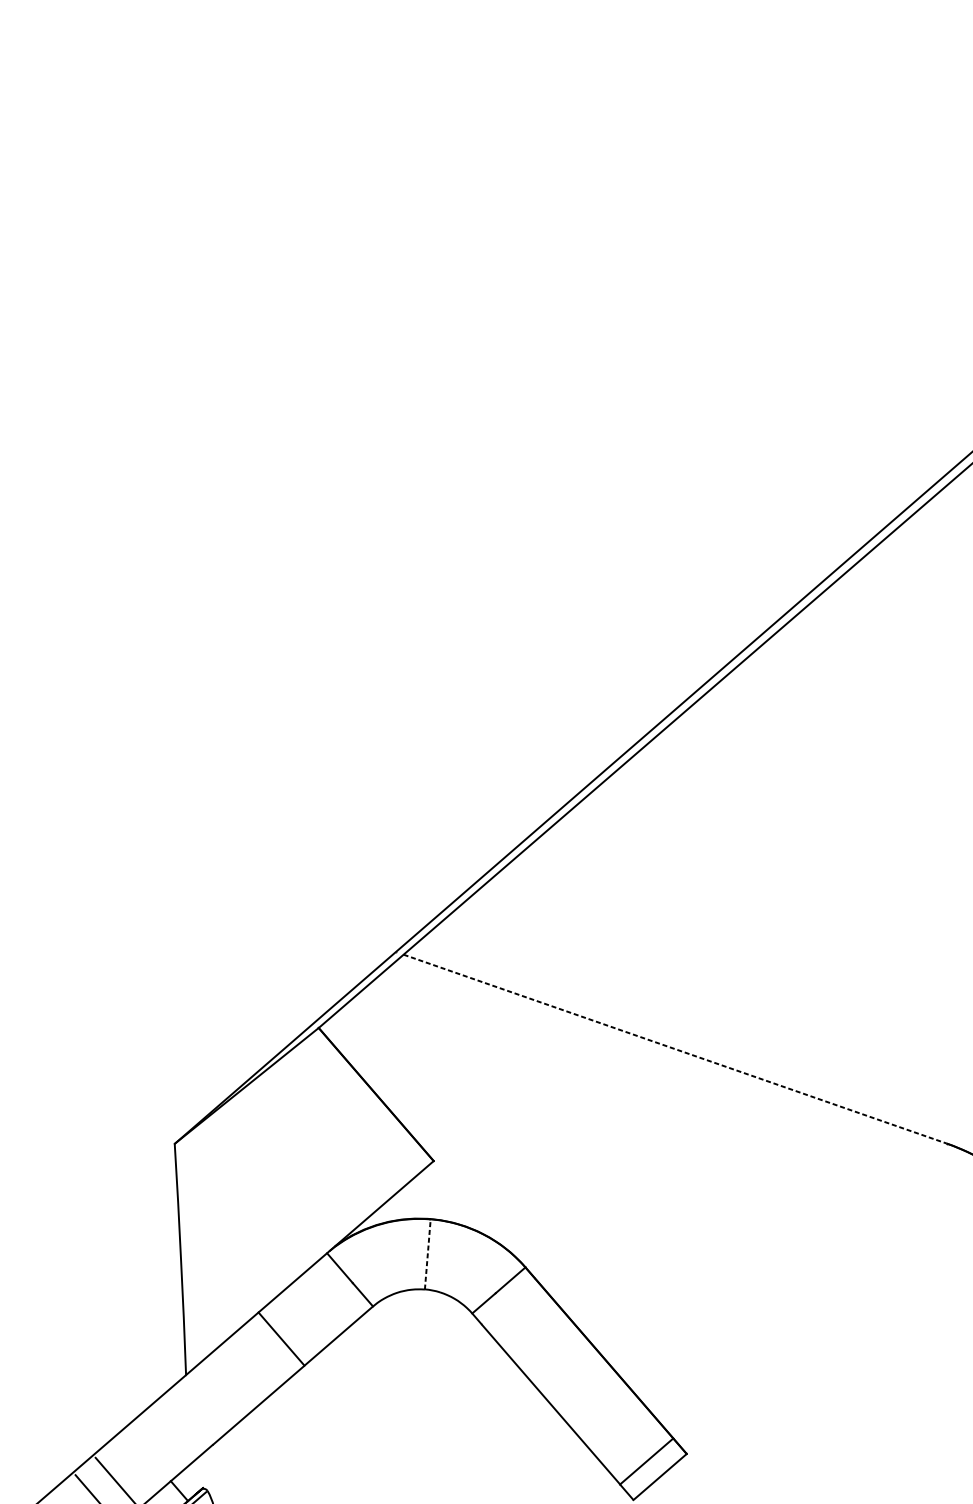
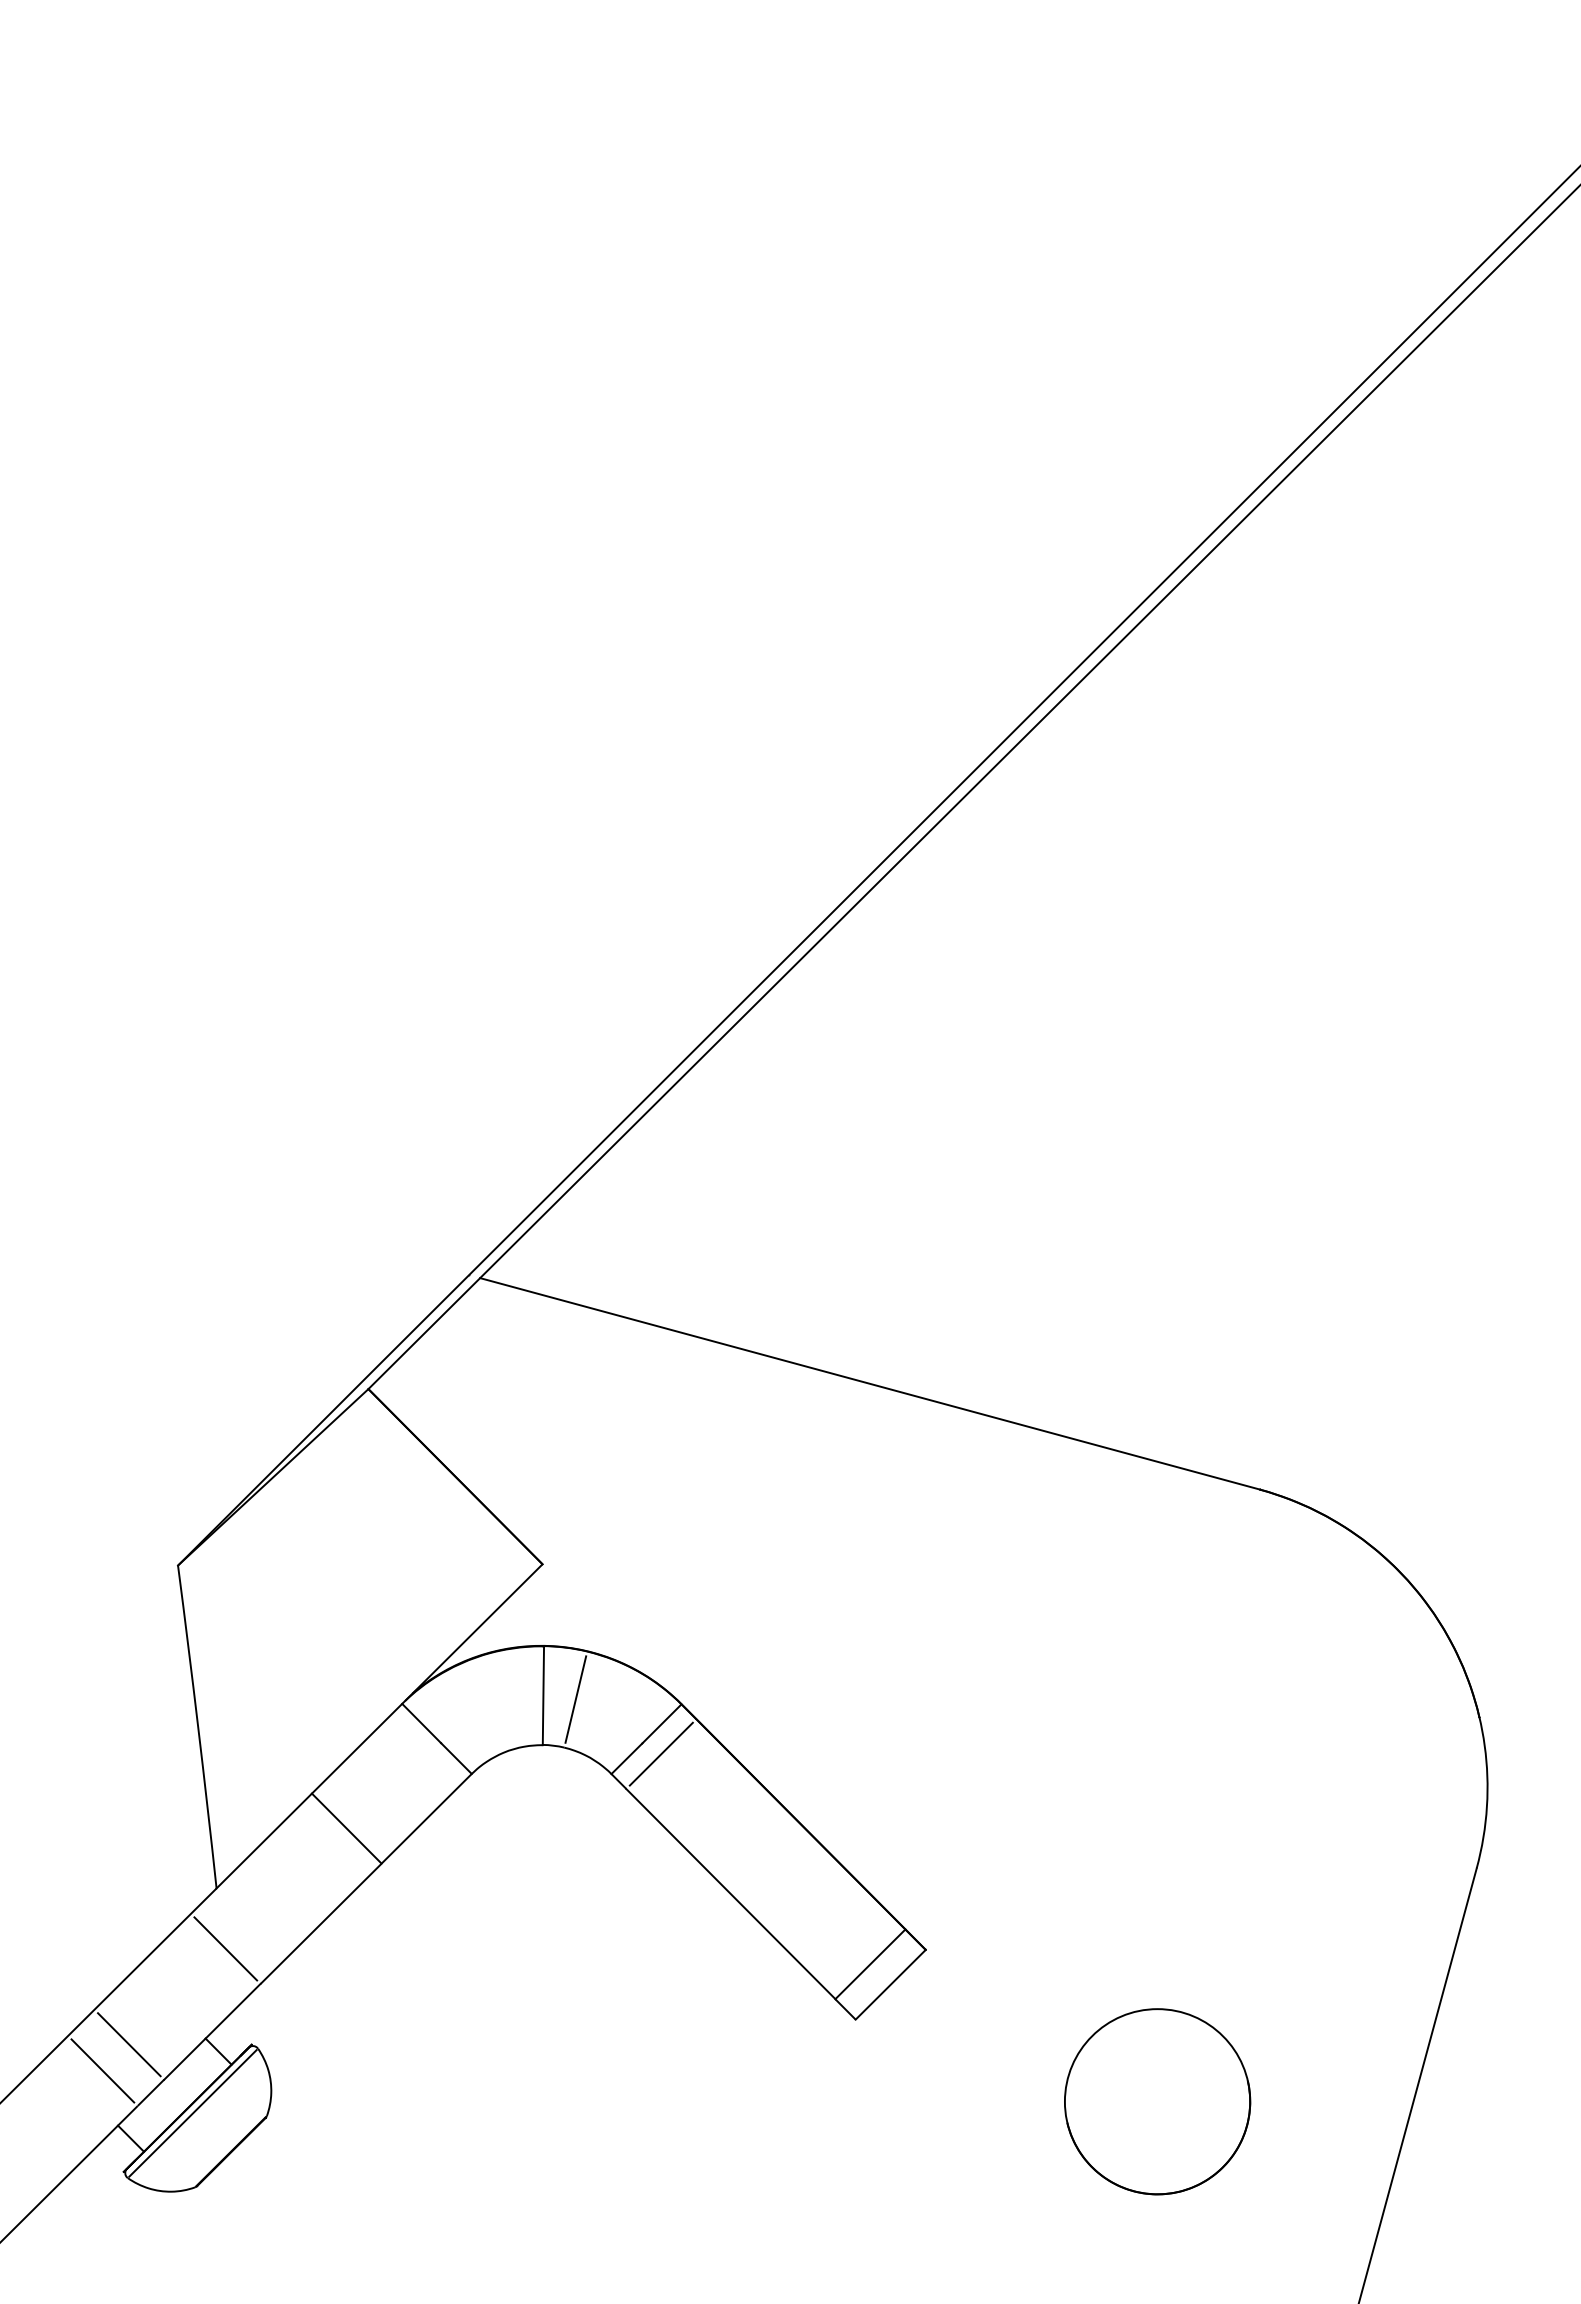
line: (674, 1048) -> (869, 1383), dashed -> solid
line: (427, 1254) -> (543, 1695), dashed -> solid
line: (450, 1258) -> (575, 1699), added
line: (508, 1301) -> (660, 1753), added
line: (189, 1418) -> (225, 1948), added

